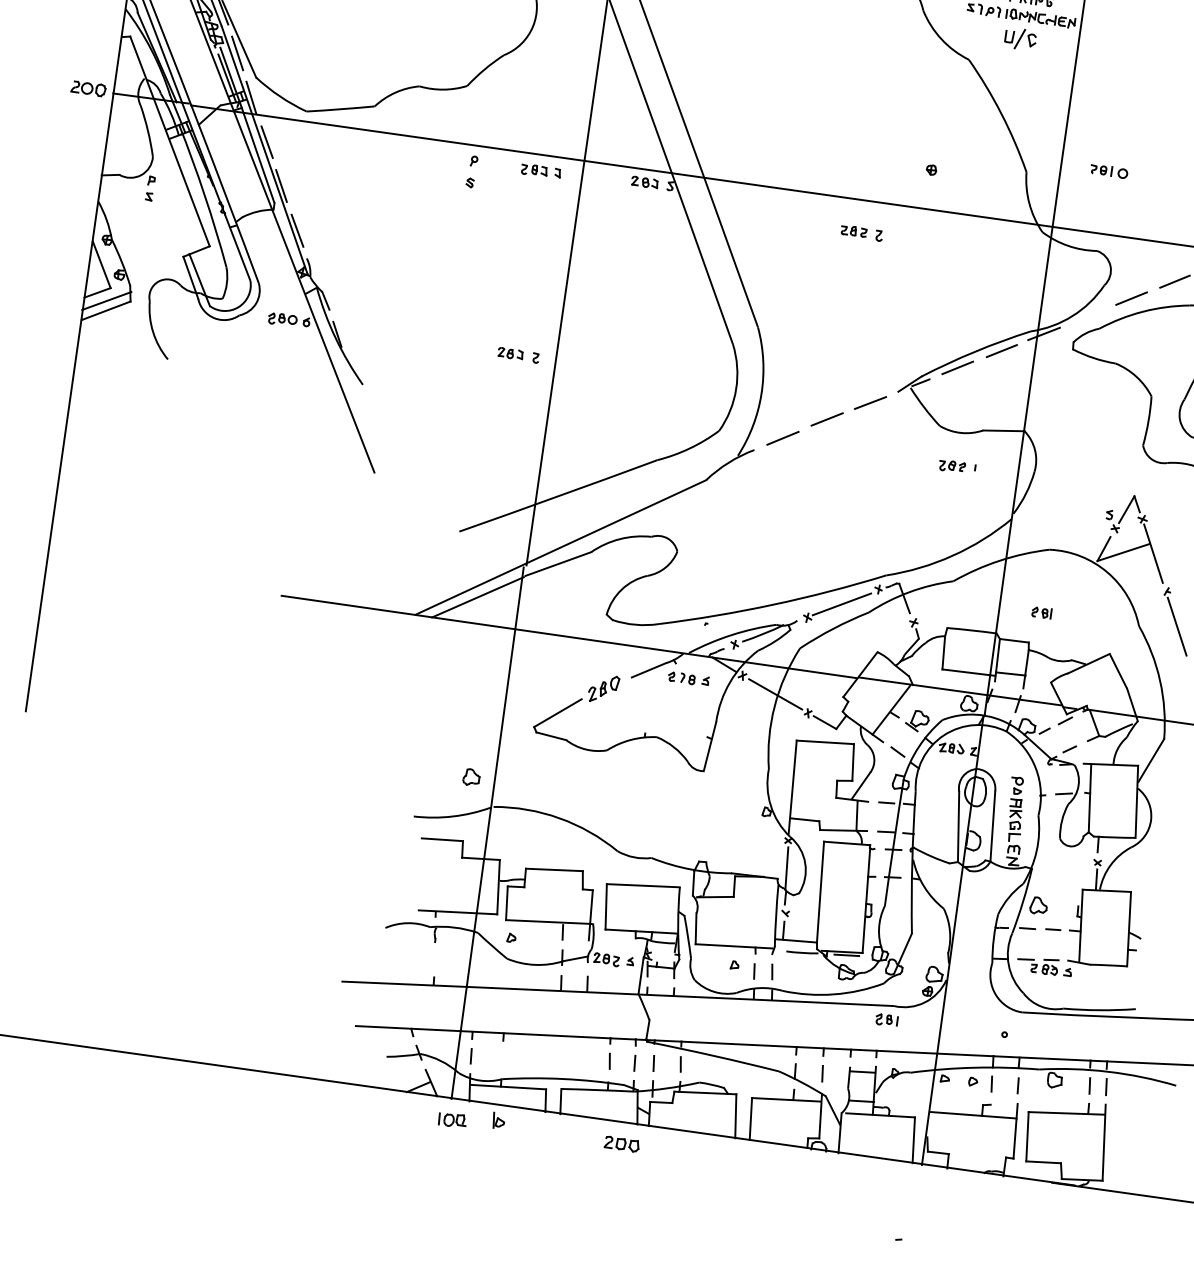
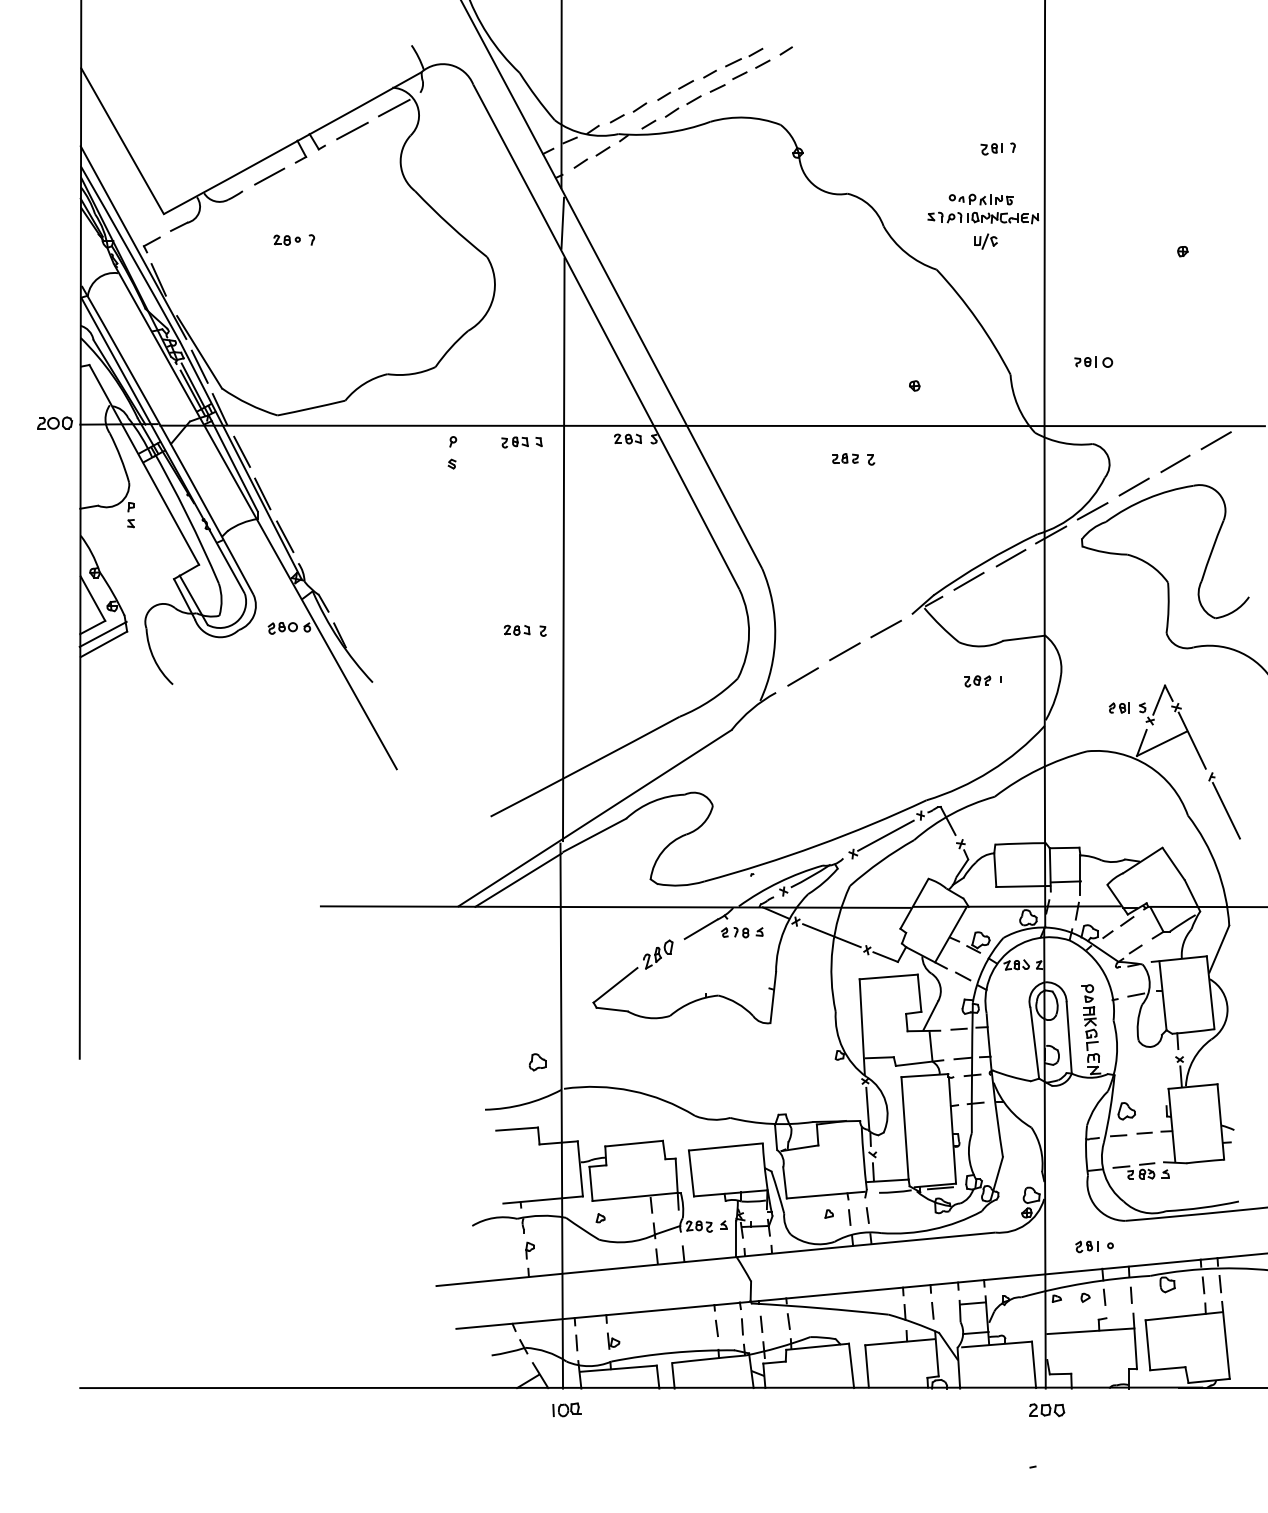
part: (1020, 38) -> (985, 241), size x0.71
line: (1087, 316) -> (1092, 511), added
part: (1041, 612) -> (1118, 707), moved
part: (437, 959) -> (529, 1250), added
part: (886, 1019) -> (1086, 1246), moved
part: (498, 1120) -> (613, 1340), moved
part: (622, 1144) -> (1047, 1410), moved

